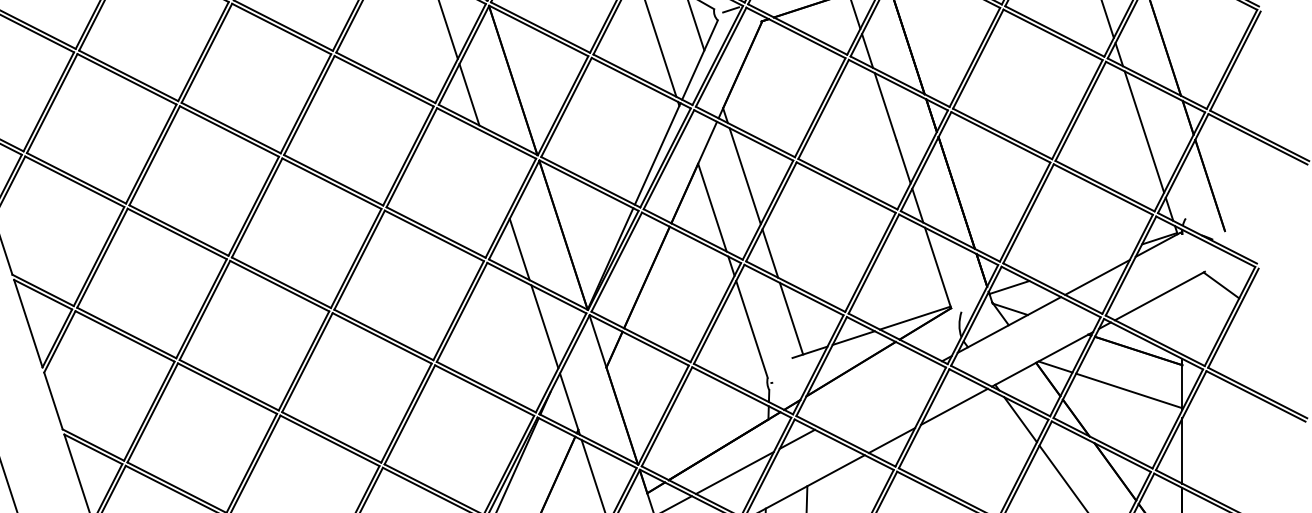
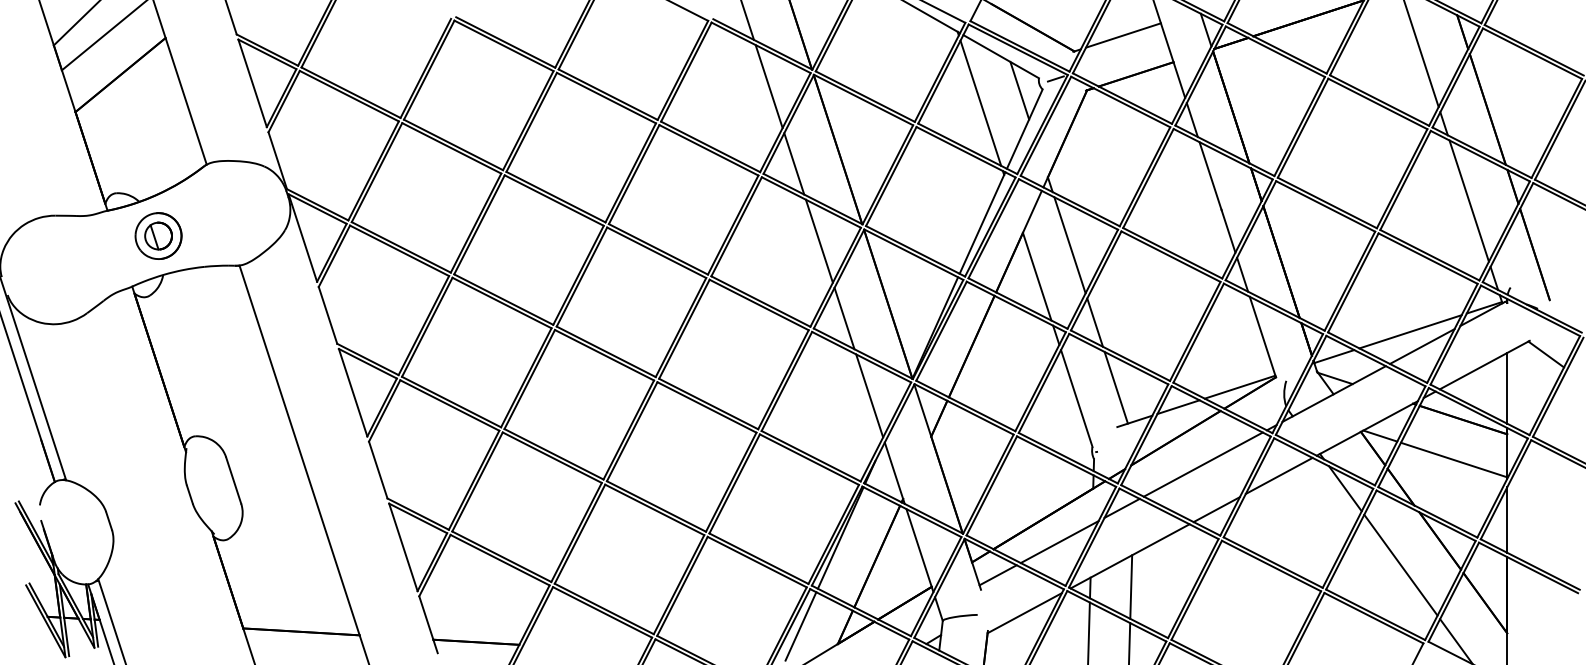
line: (493, 171) -> (818, 240), added
line: (1085, 262) -> (1410, 331), added
line: (1182, 318) -> (1507, 387), added
line: (877, 395) -> (1202, 464), added

